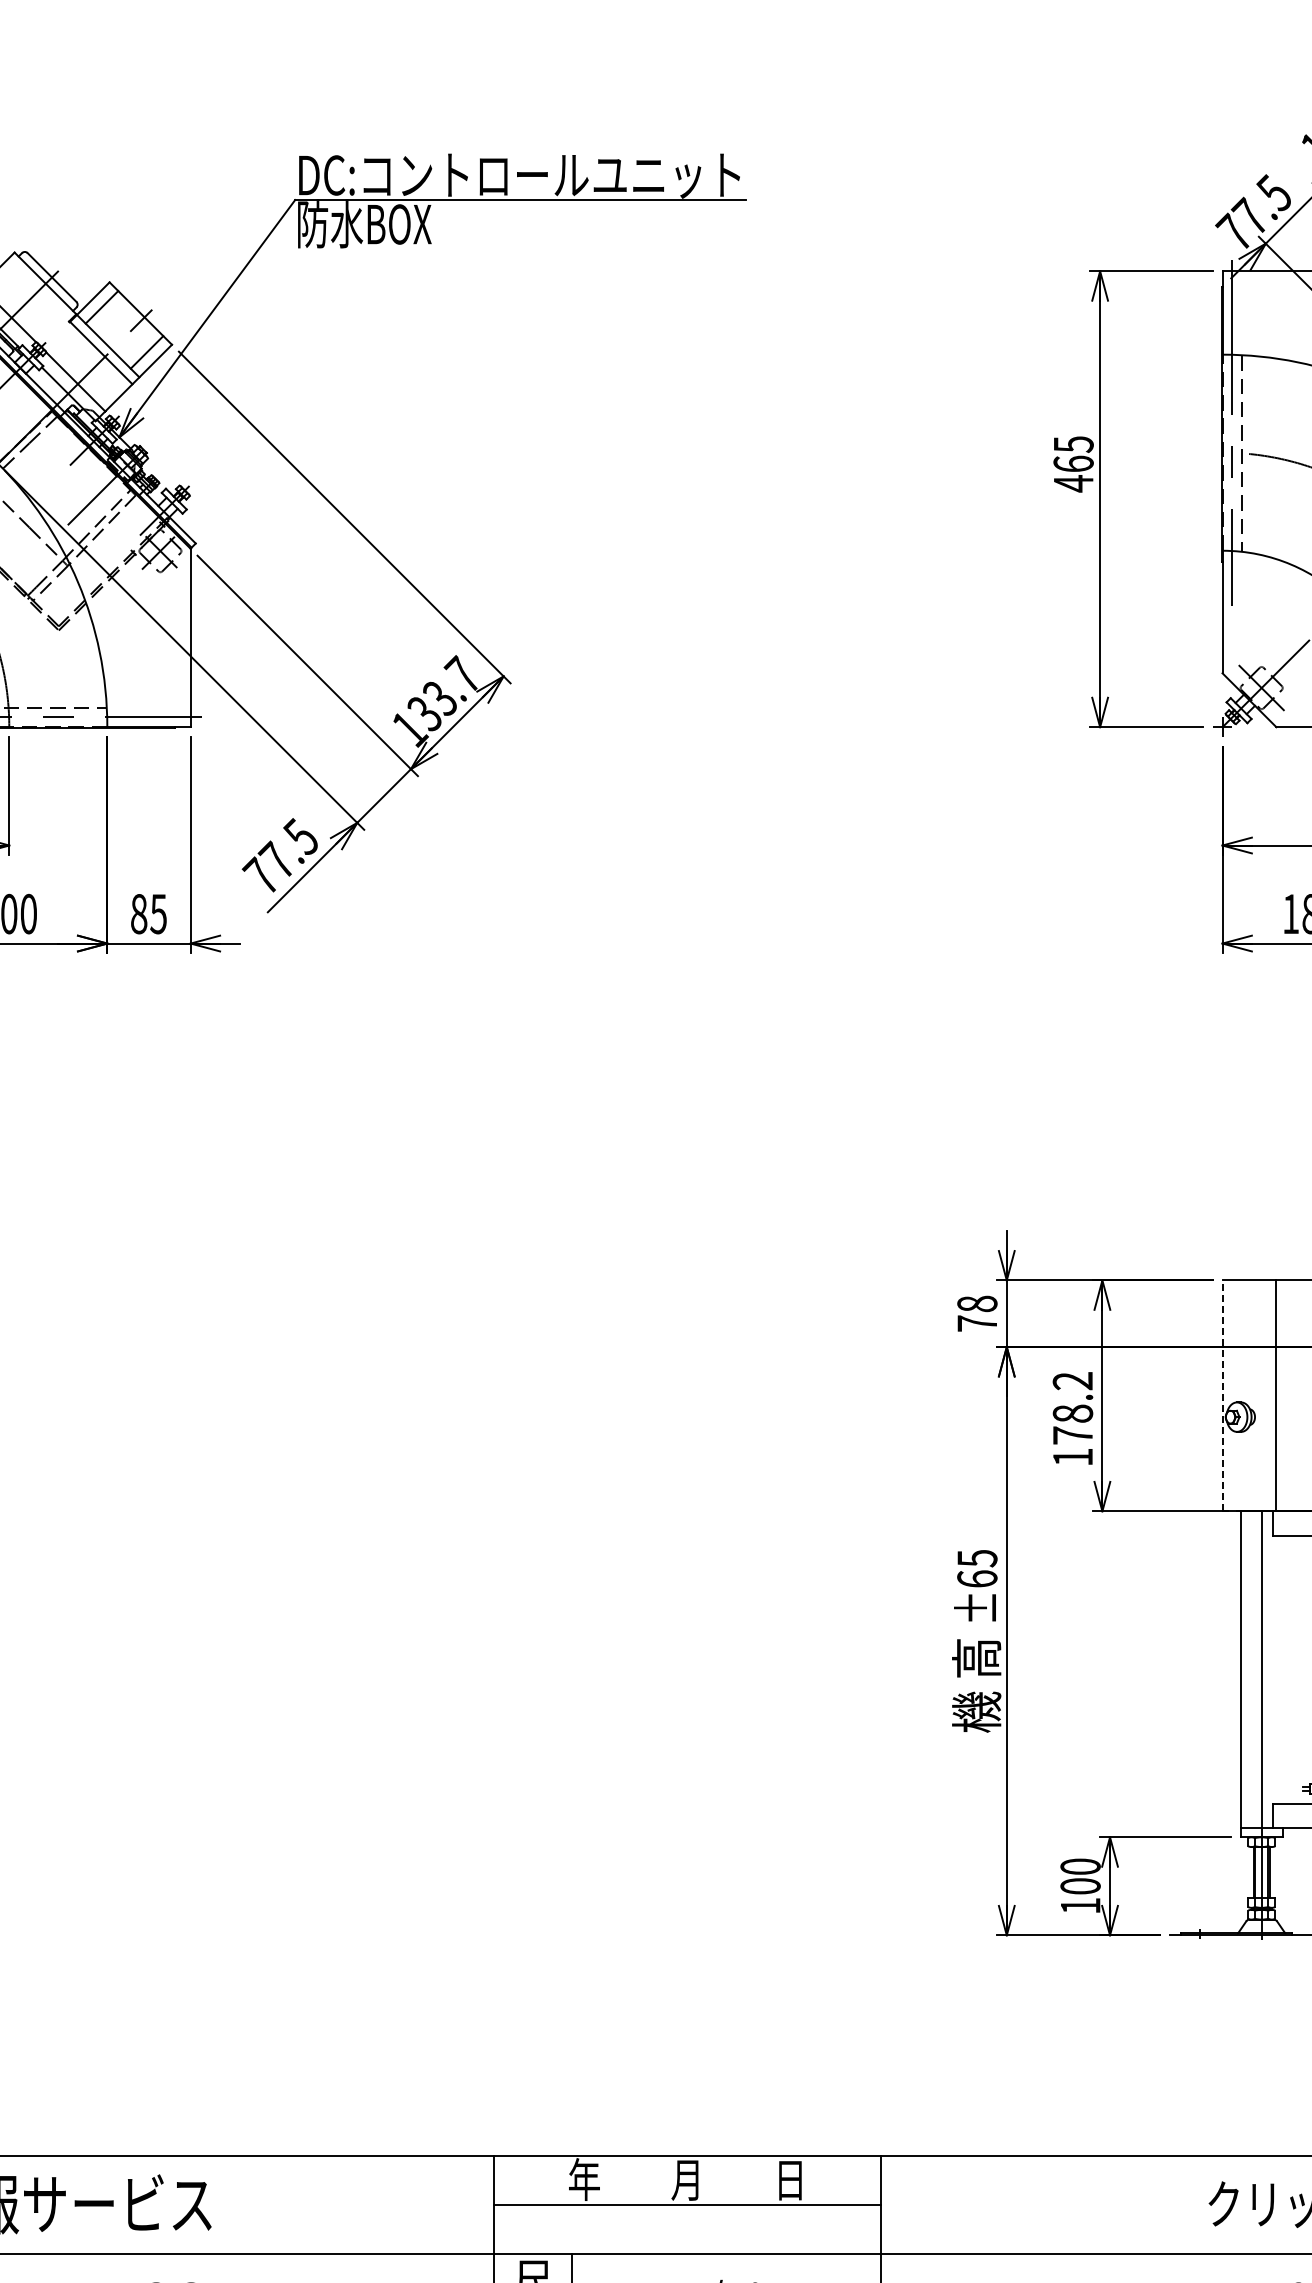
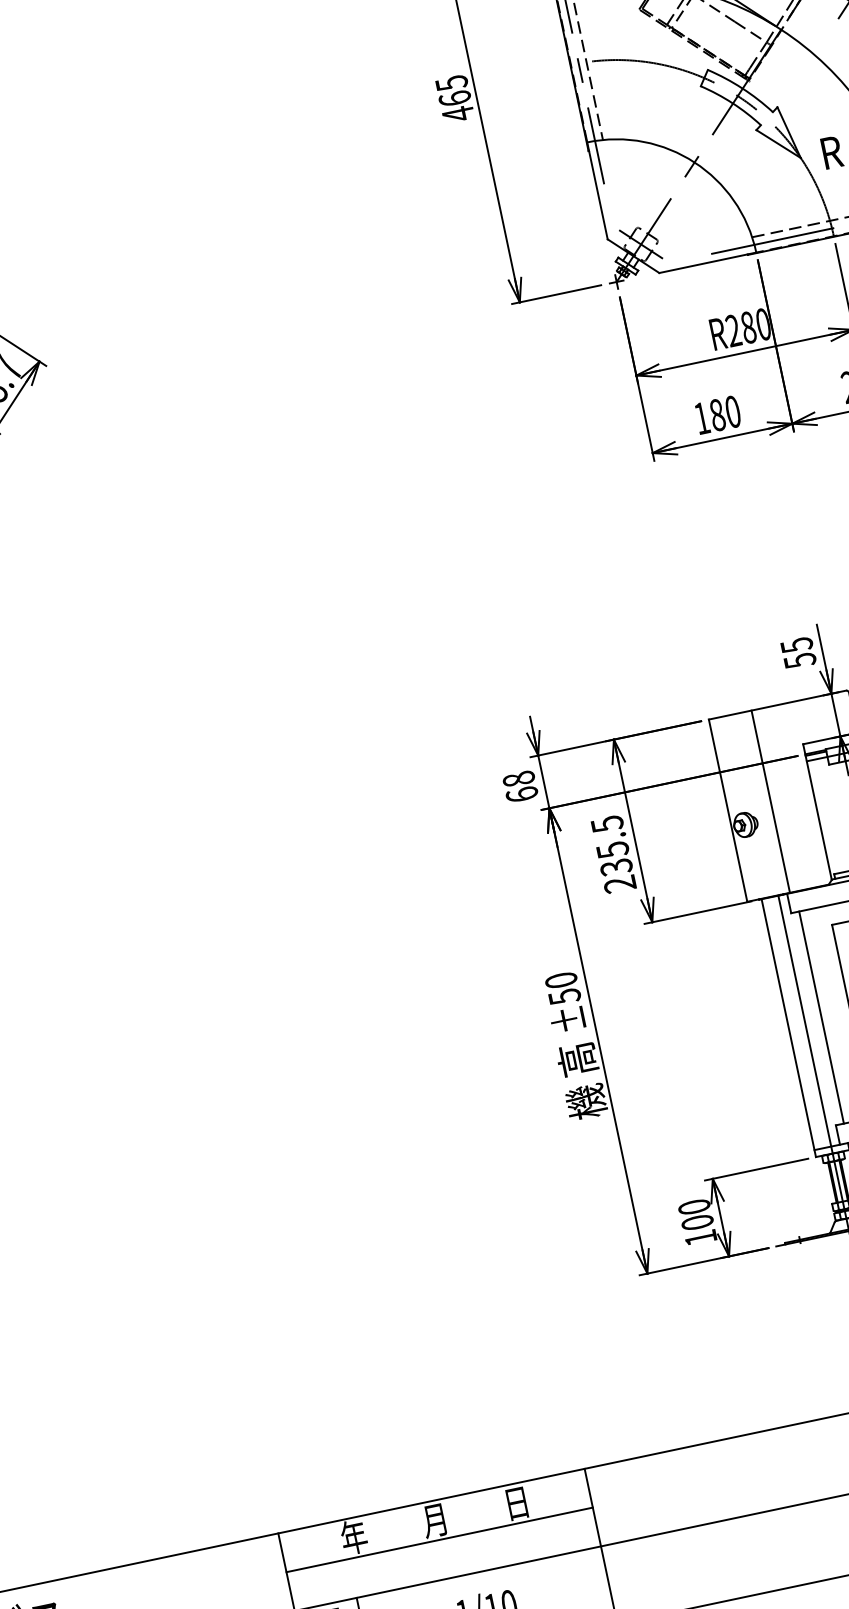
text: (977, 1323) -> (522, 794), 78 -> 68
line: (1222, 1395) -> (728, 810), dashed -> solid
text: (1072, 1419) -> (613, 854), 178.2 -> 235.5
text: (977, 1569) -> (563, 989), ±65 -> ±50
line: (1282, 1669) -> (821, 1017), added

